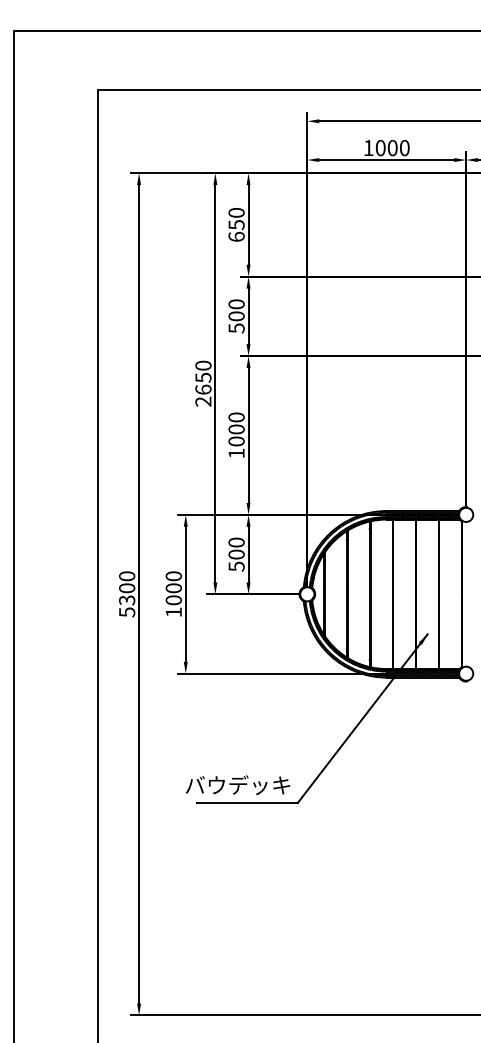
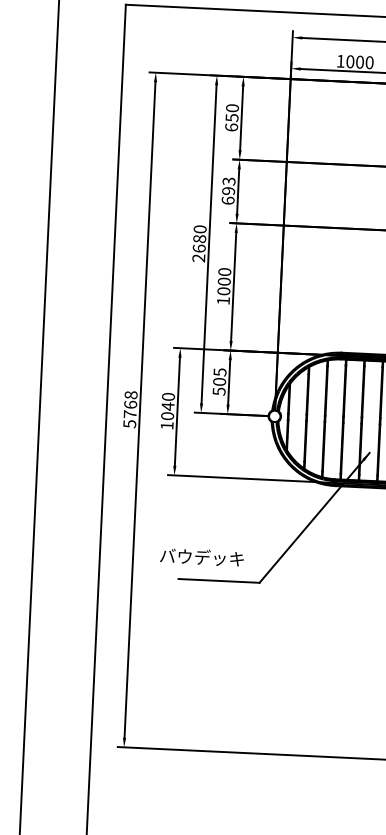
text: (236, 316) -> (228, 191), 500 -> 693
text: (203, 377) -> (199, 238), 2650 -> 2680
text: (236, 542) -> (219, 372), 500 -> 505
text: (127, 588) -> (130, 404), 5300 -> 5768
text: (173, 588) -> (167, 406), 1000 -> 1040
text: (238, 784) -> (202, 556), moved

